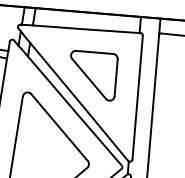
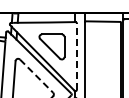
line: (137, 97) -> (76, 56), solid -> dashed
line: (59, 128) -> (36, 76), solid -> dashed

